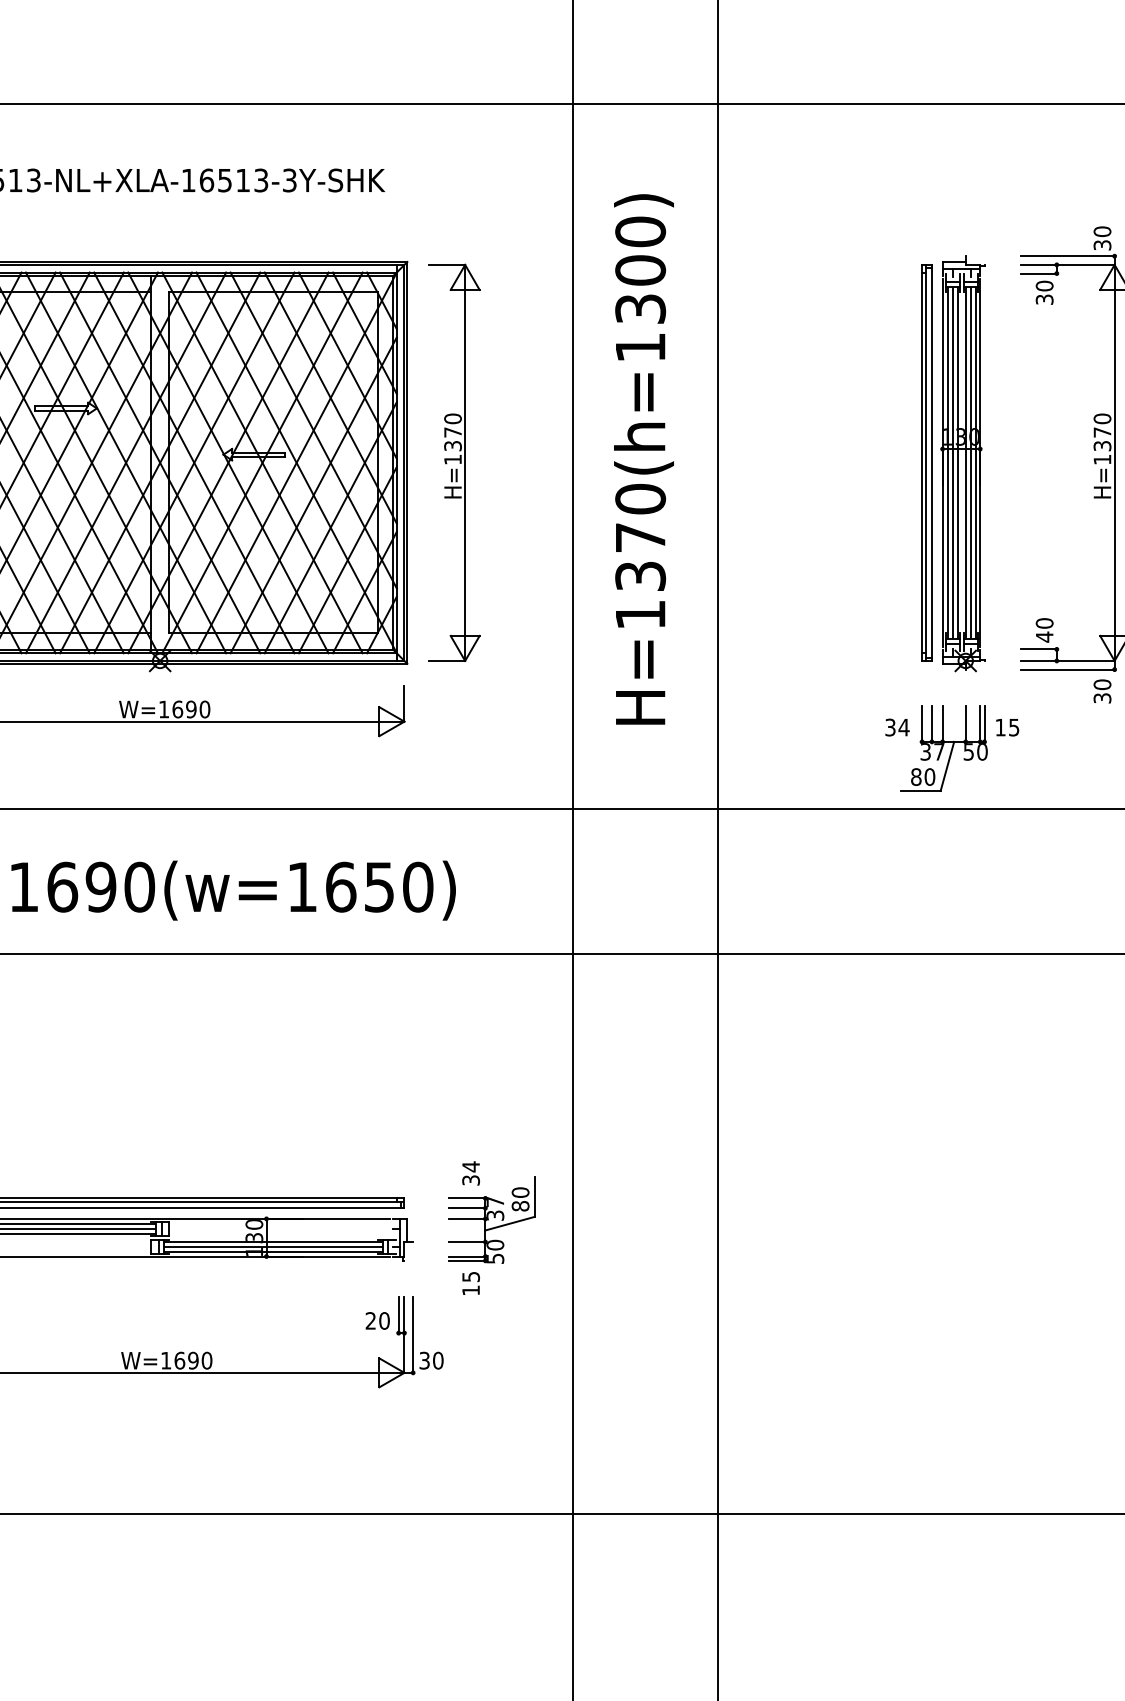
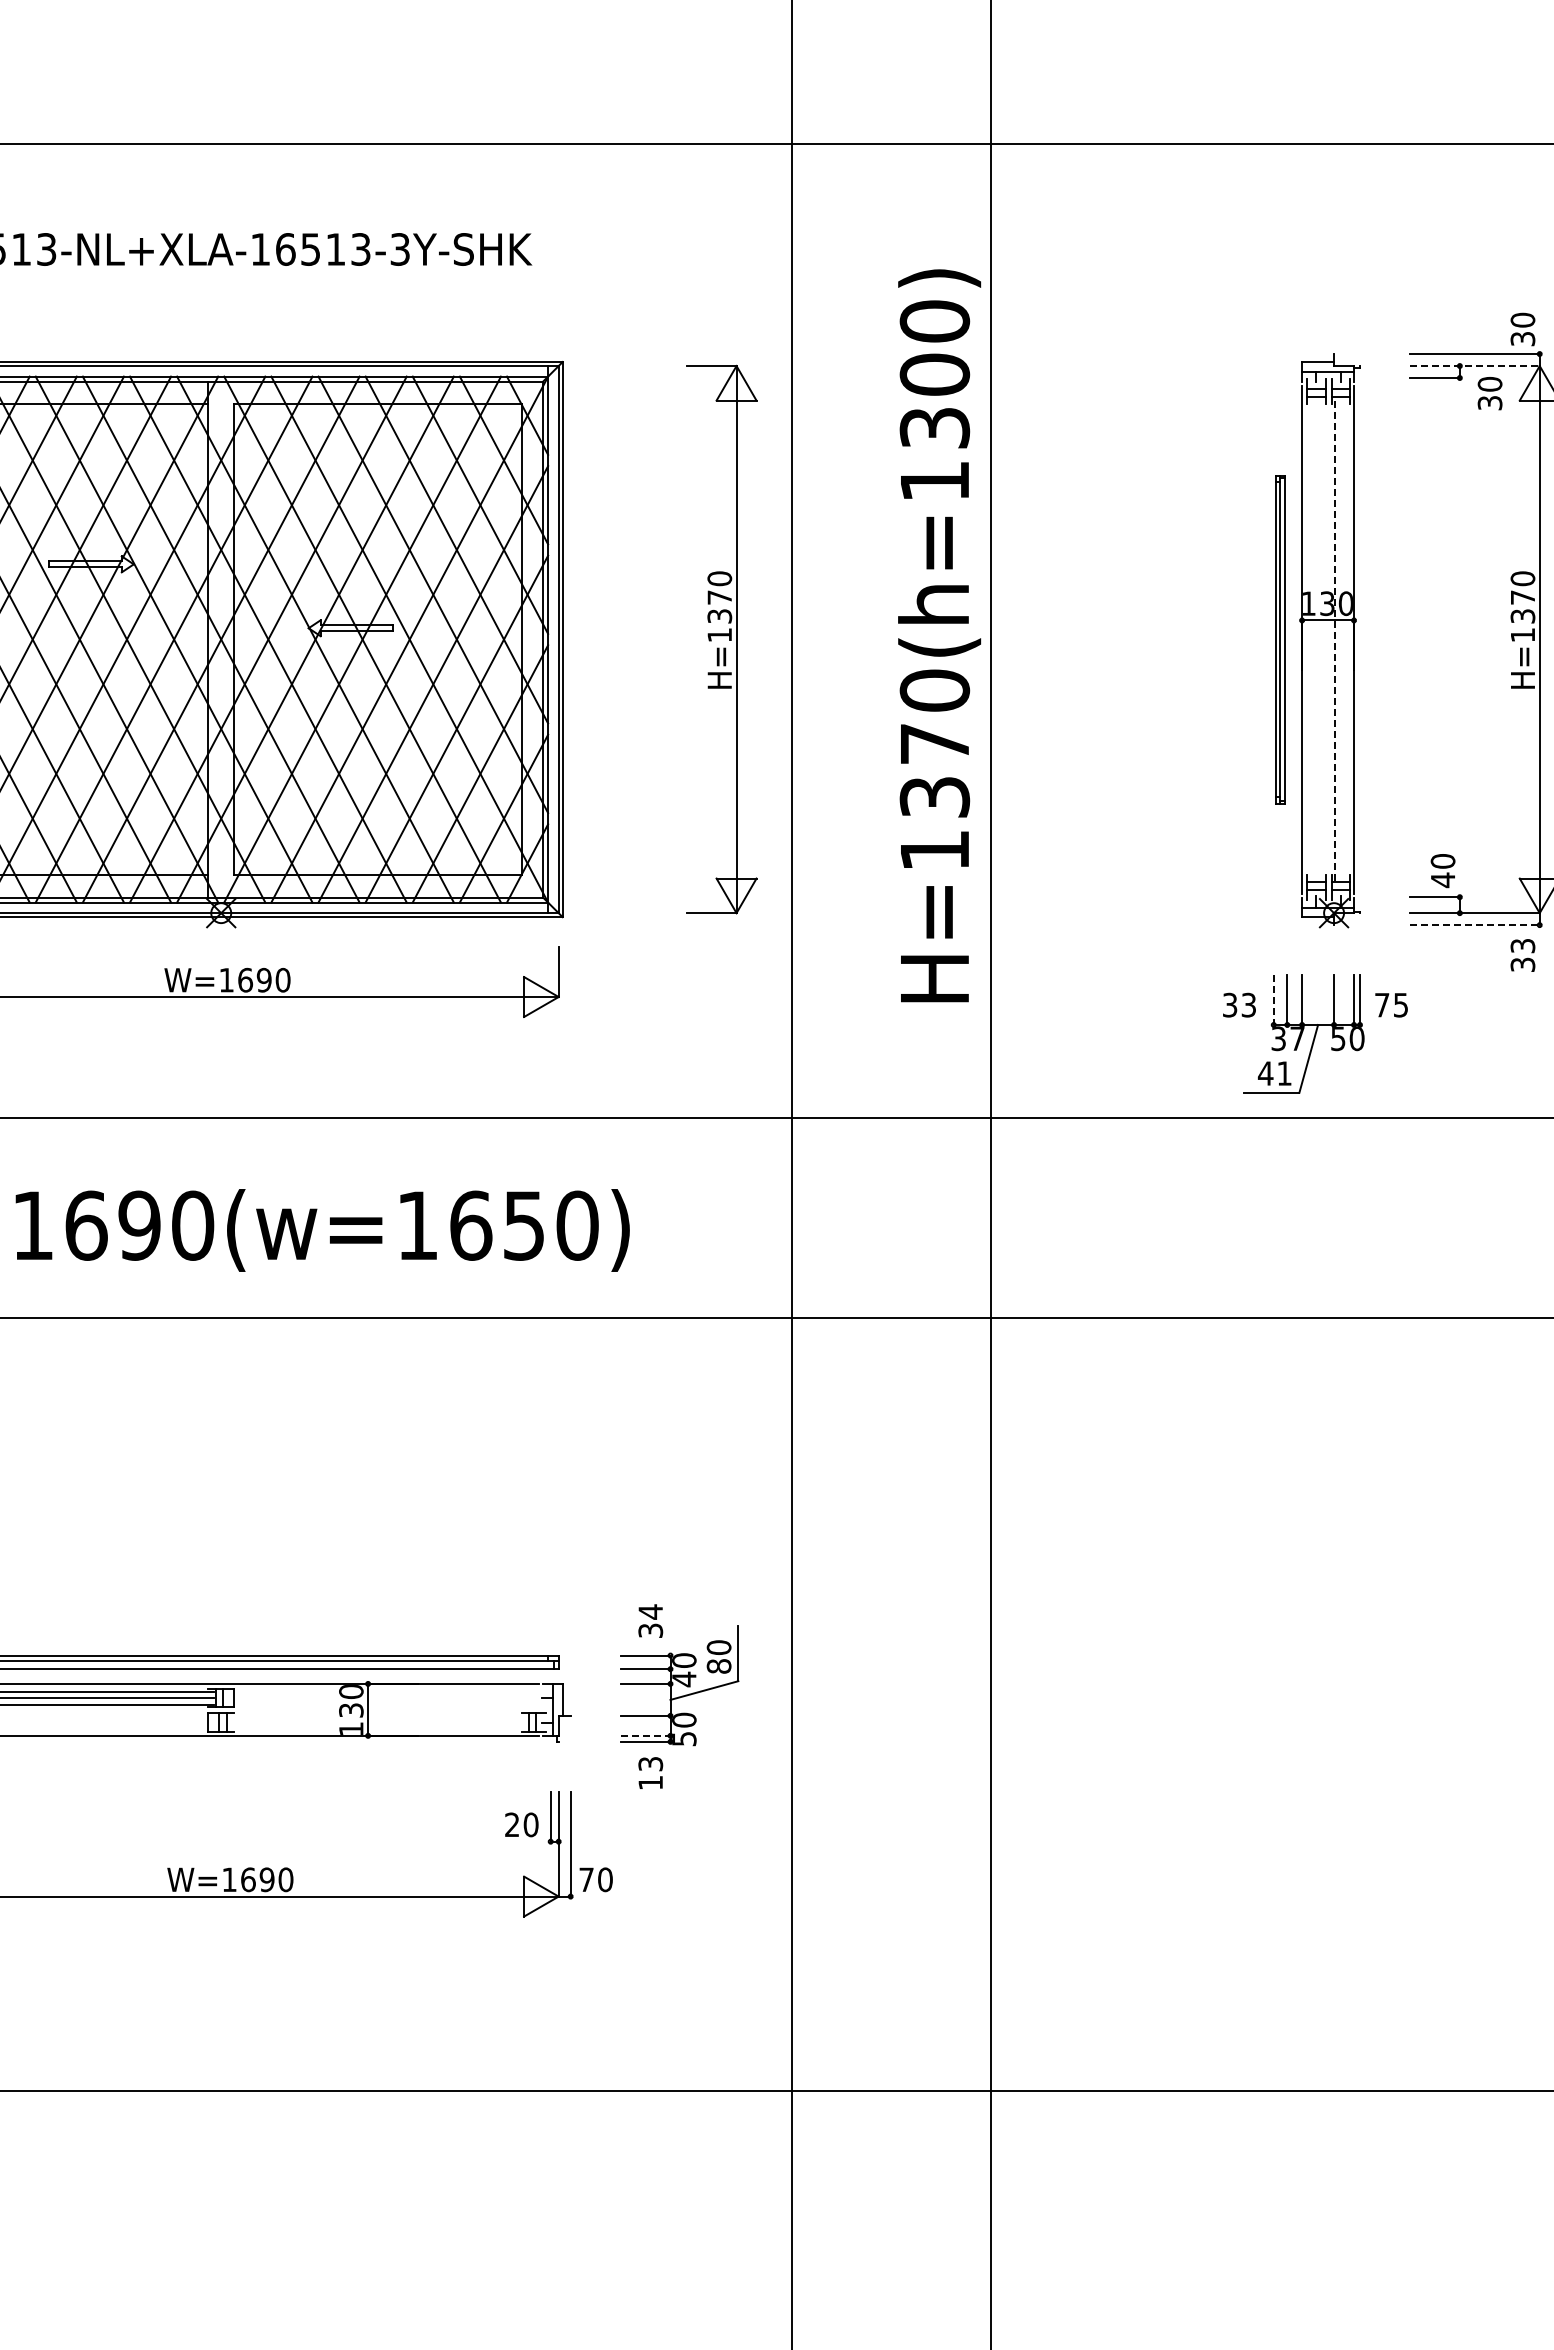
line: (1067, 265) -> (1474, 366), solid -> dashed
text: (1044, 292) -> (1489, 393), moved
text: (643, 459) -> (939, 635), moved
part: (454, 462) -> (721, 639), moved
part: (926, 462) -> (1280, 639), size x0.6
line: (947, 462) -> (1309, 639), removed
line: (953, 462) -> (1316, 639), removed
line: (957, 462) -> (1322, 639), removed
line: (966, 462) -> (1334, 639), solid -> dashed
line: (971, 462) -> (1341, 639), removed
line: (975, 462) -> (1347, 639), removed
line: (1067, 669) -> (1474, 925), solid -> dashed
text: (1102, 684) -> (1522, 945), 30 -> 33
line: (921, 724) -> (1273, 1000), solid -> dashed
text: (903, 727) -> (1248, 1004), 34 -> 33
text: (1000, 727) -> (1382, 1005), 15 -> 75
text: (922, 777) -> (1274, 1073), 80 -> 41
text: (495, 1209) -> (684, 1670), 37 -> 40
line: (273, 1242) -> (377, 1716), removed
line: (273, 1246) -> (377, 1722), removed
line: (273, 1251) -> (377, 1729), removed
line: (467, 1256) -> (645, 1735), solid -> dashed
text: (470, 1276) -> (650, 1763), 15 -> 13
text: (424, 1360) -> (586, 1879), 30 -> 70

